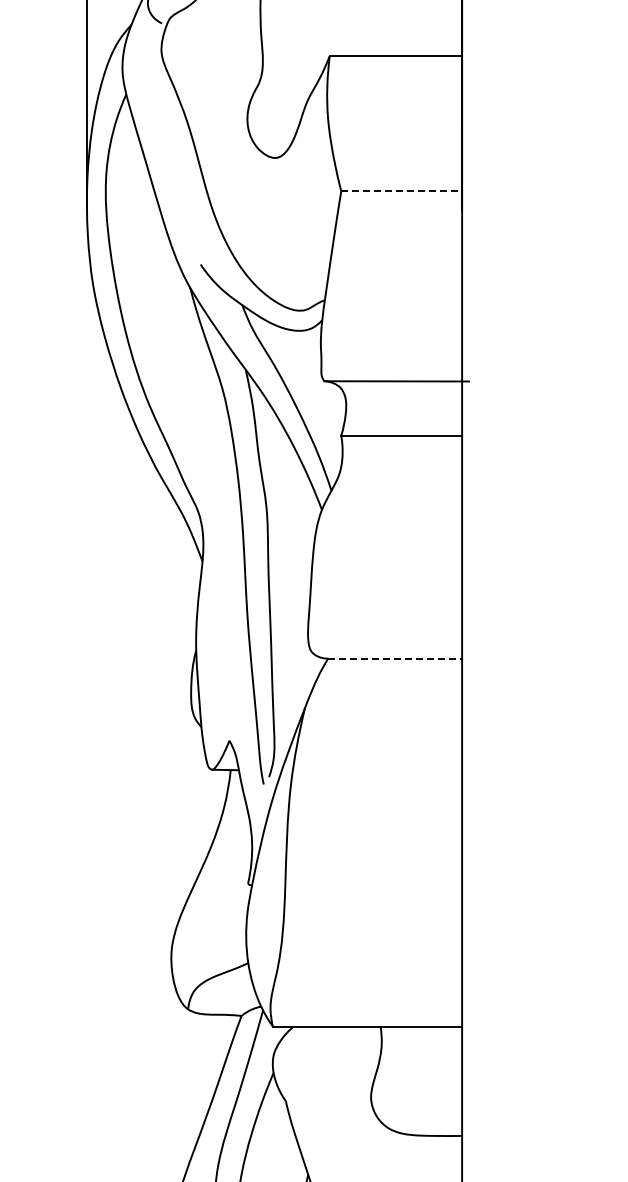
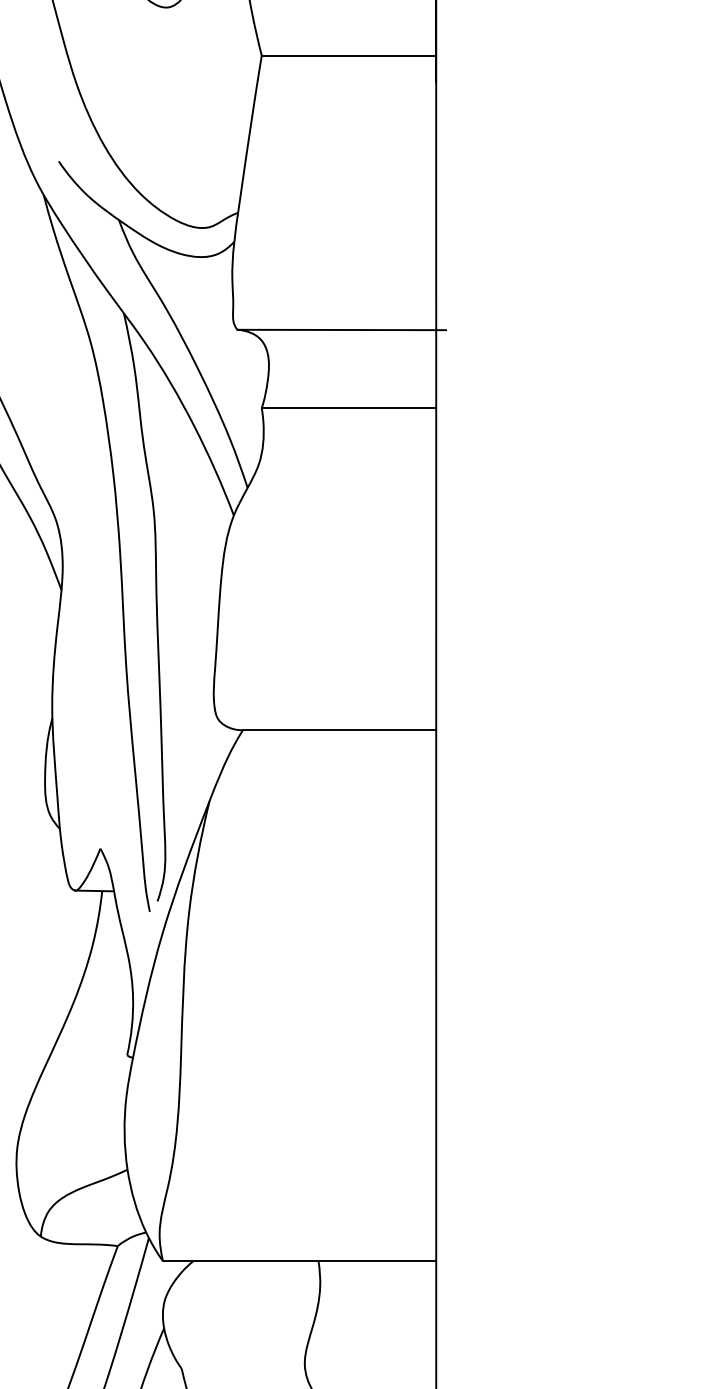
line: (402, 191) -> (350, 55), dashed -> solid
line: (395, 658) -> (340, 730), dashed -> solid

